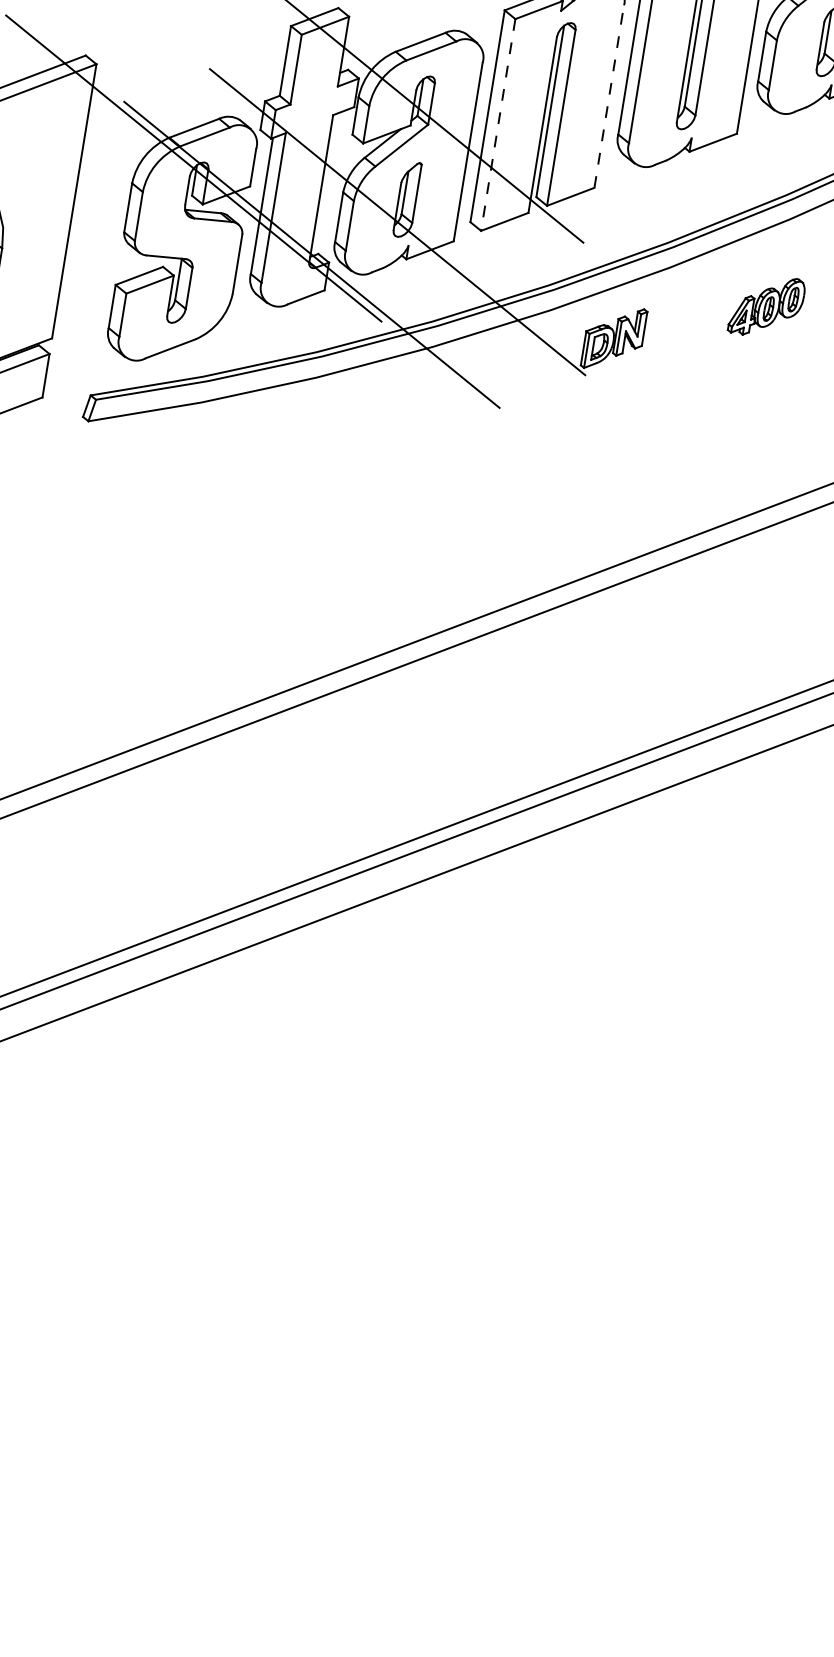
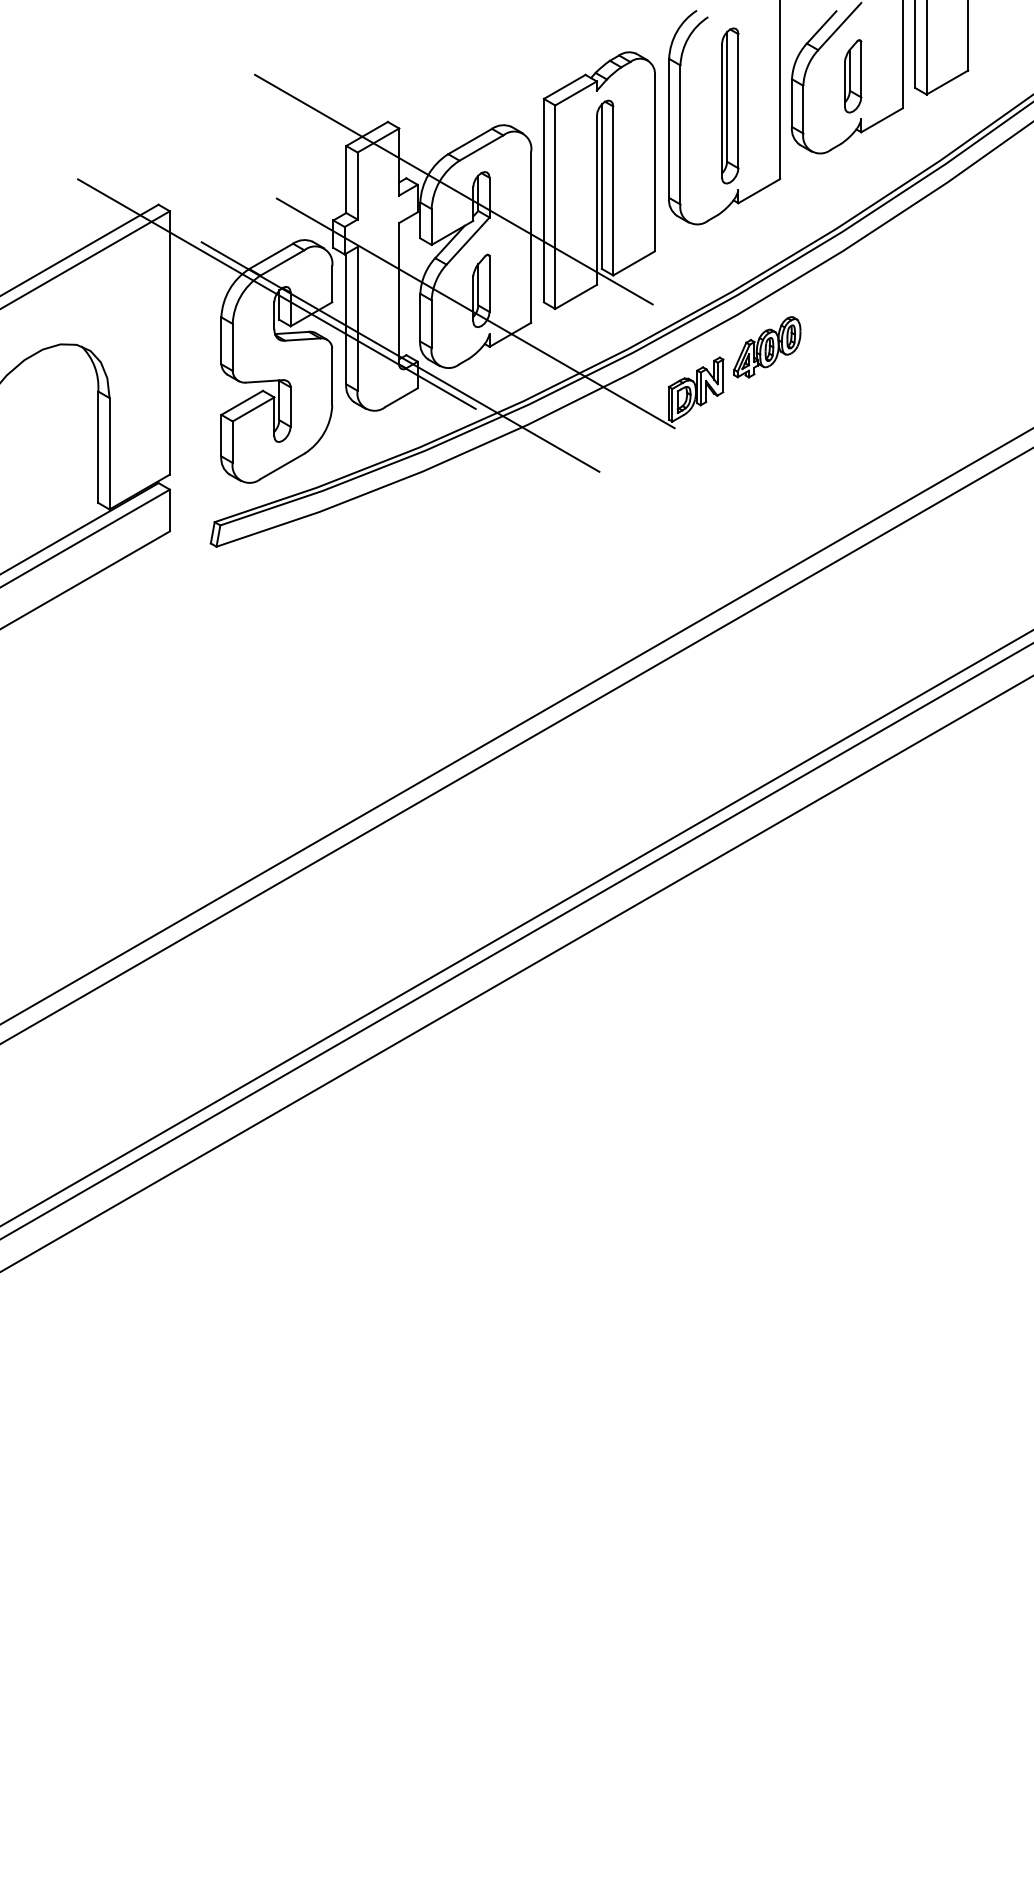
line: (608, 96) -> (654, 163), dashed -> solid
line: (498, 125) -> (555, 207), dashed -> solid
part: (767, 306) -> (767, 347), moved

